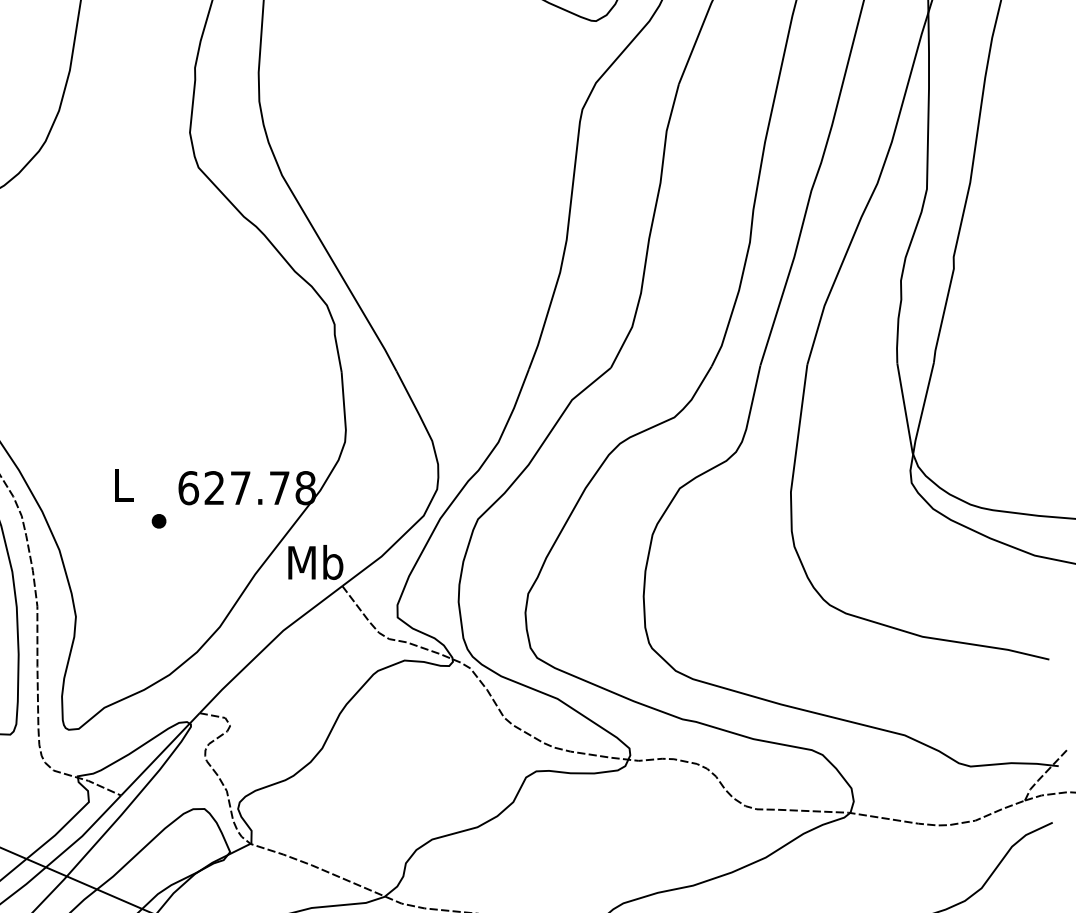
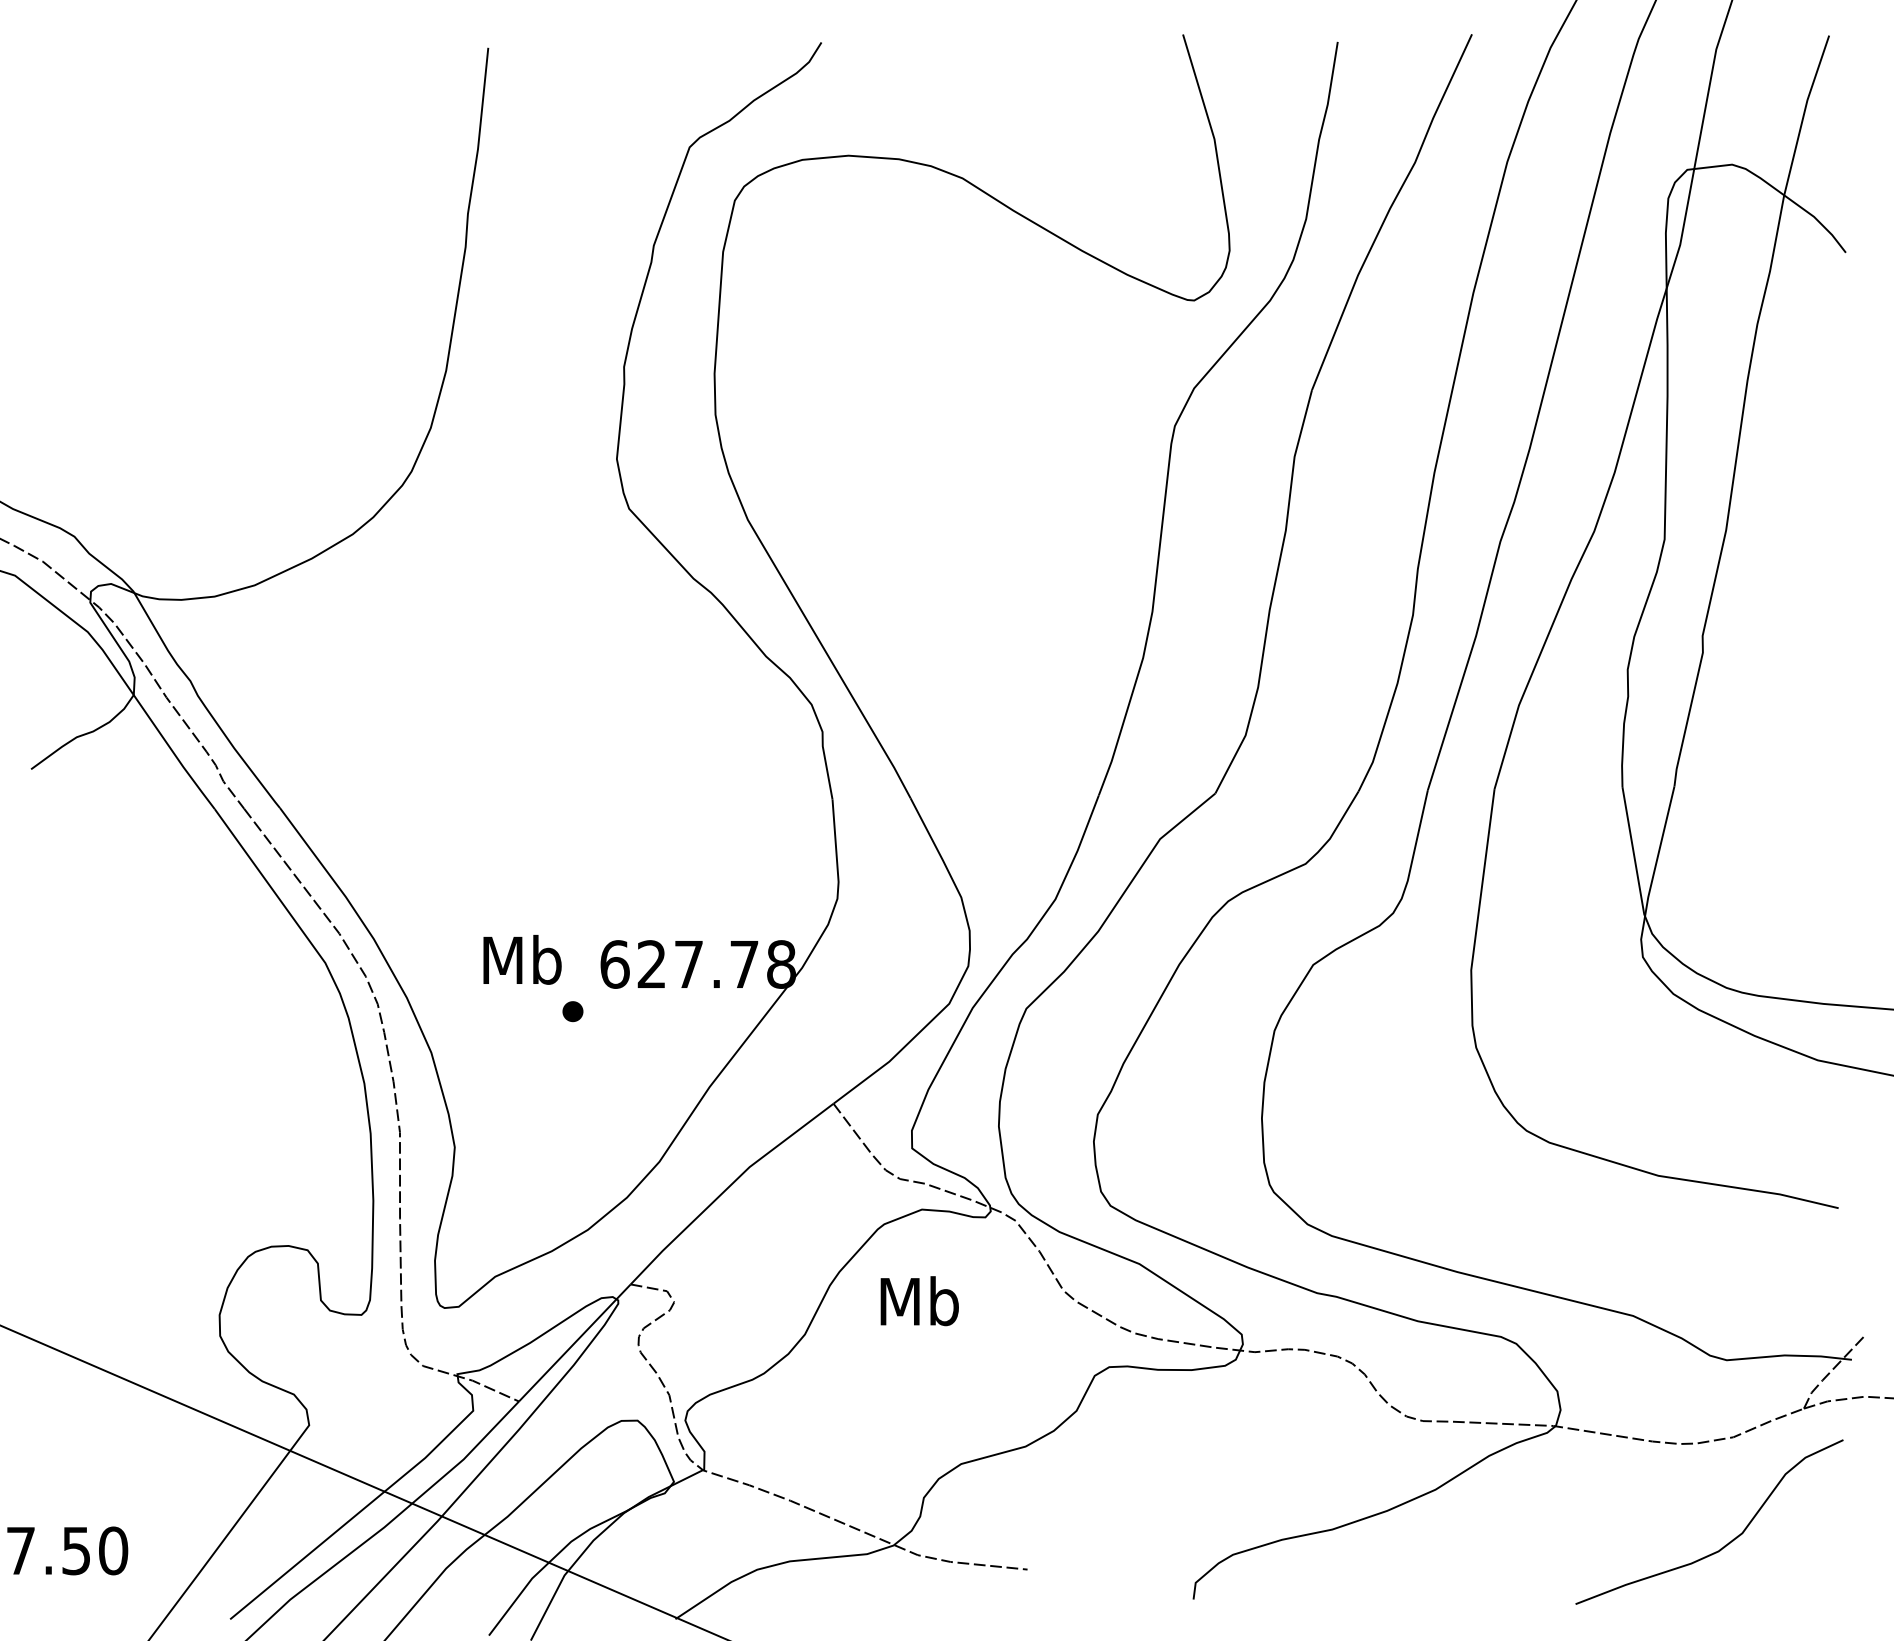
text: (123, 484) -> (522, 959), L -> Mb
text: (315, 562) -> (919, 1301), moved

